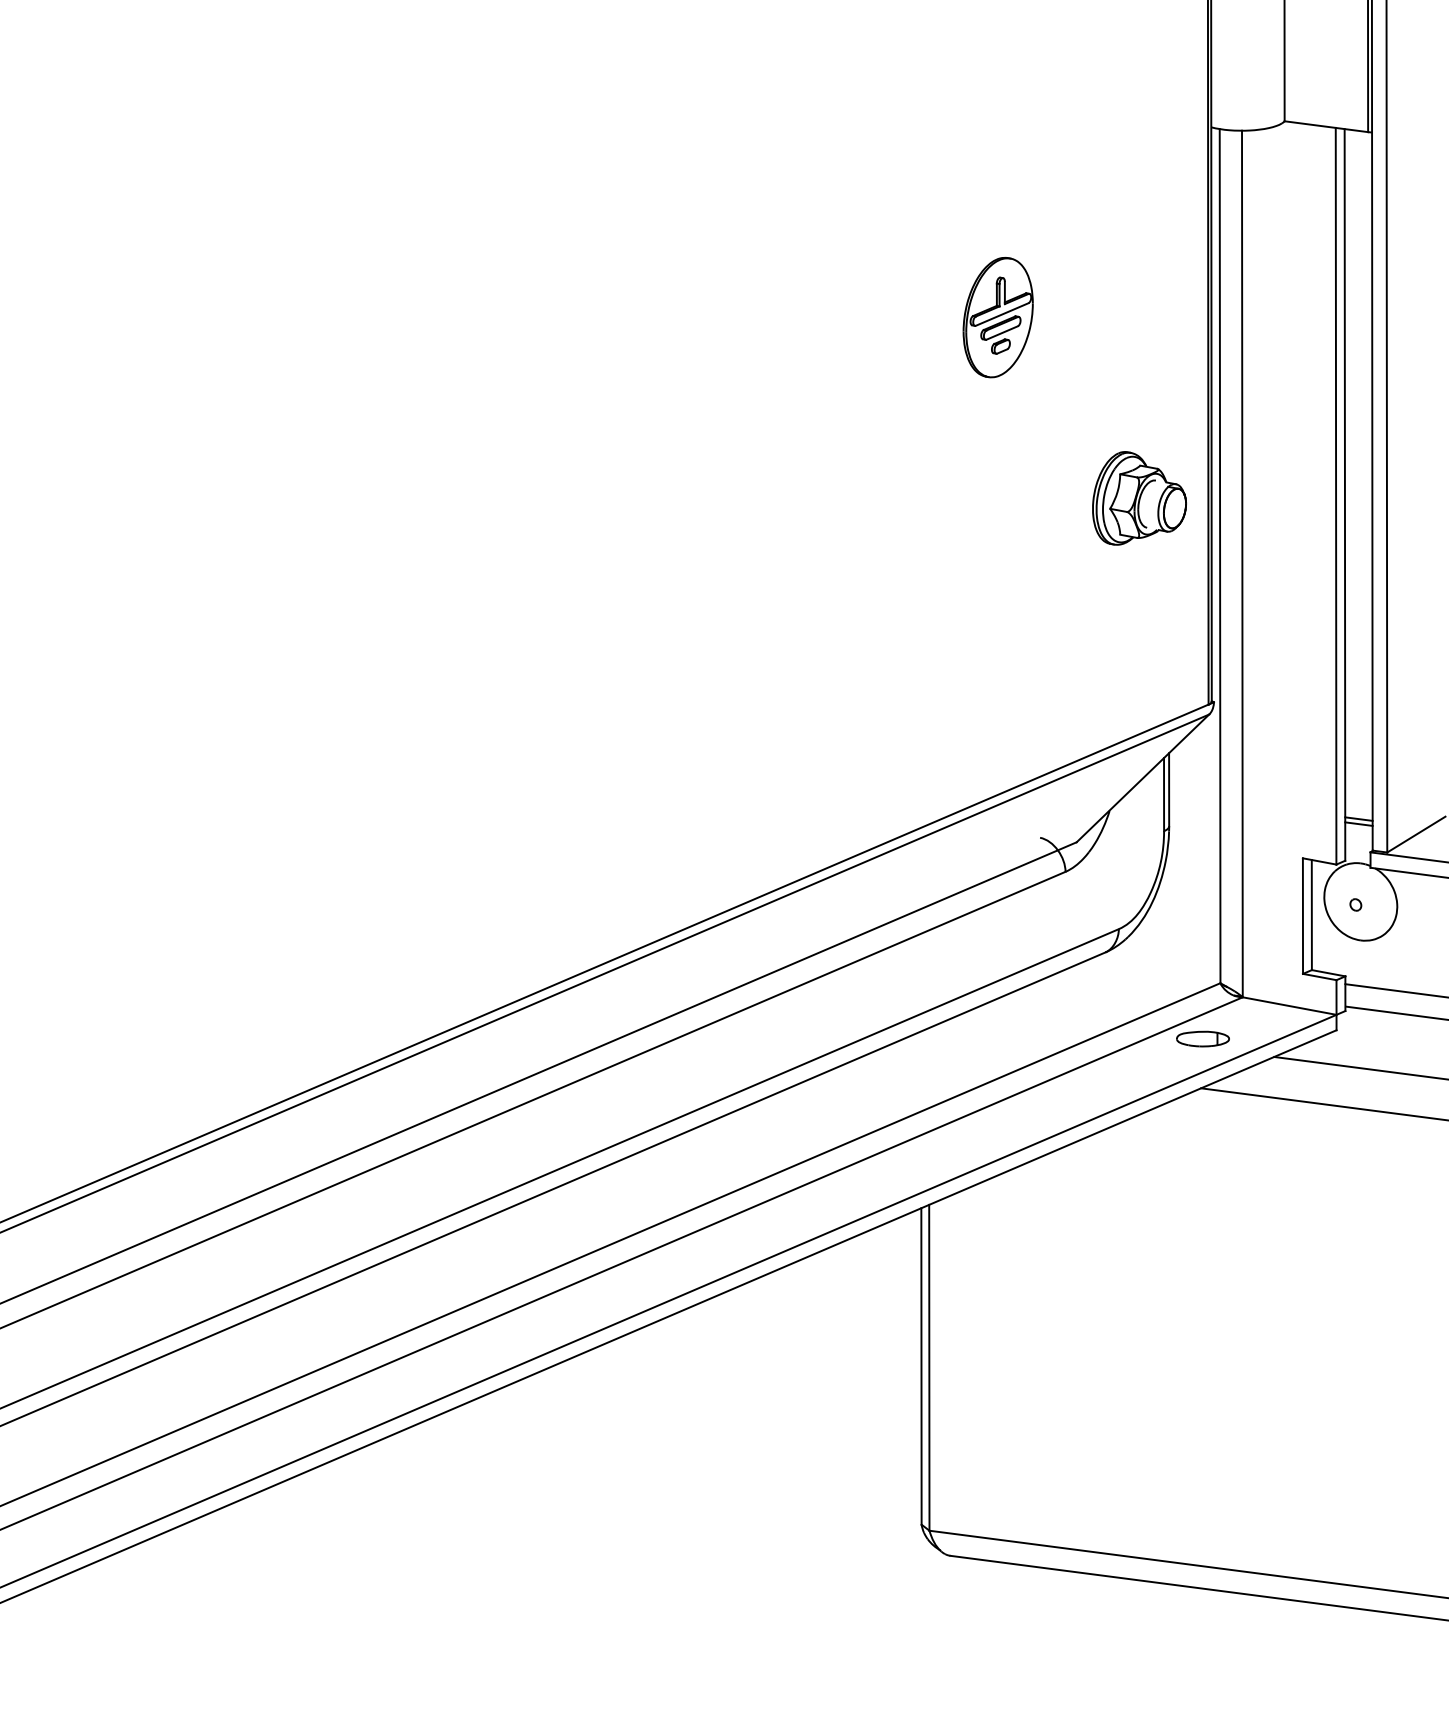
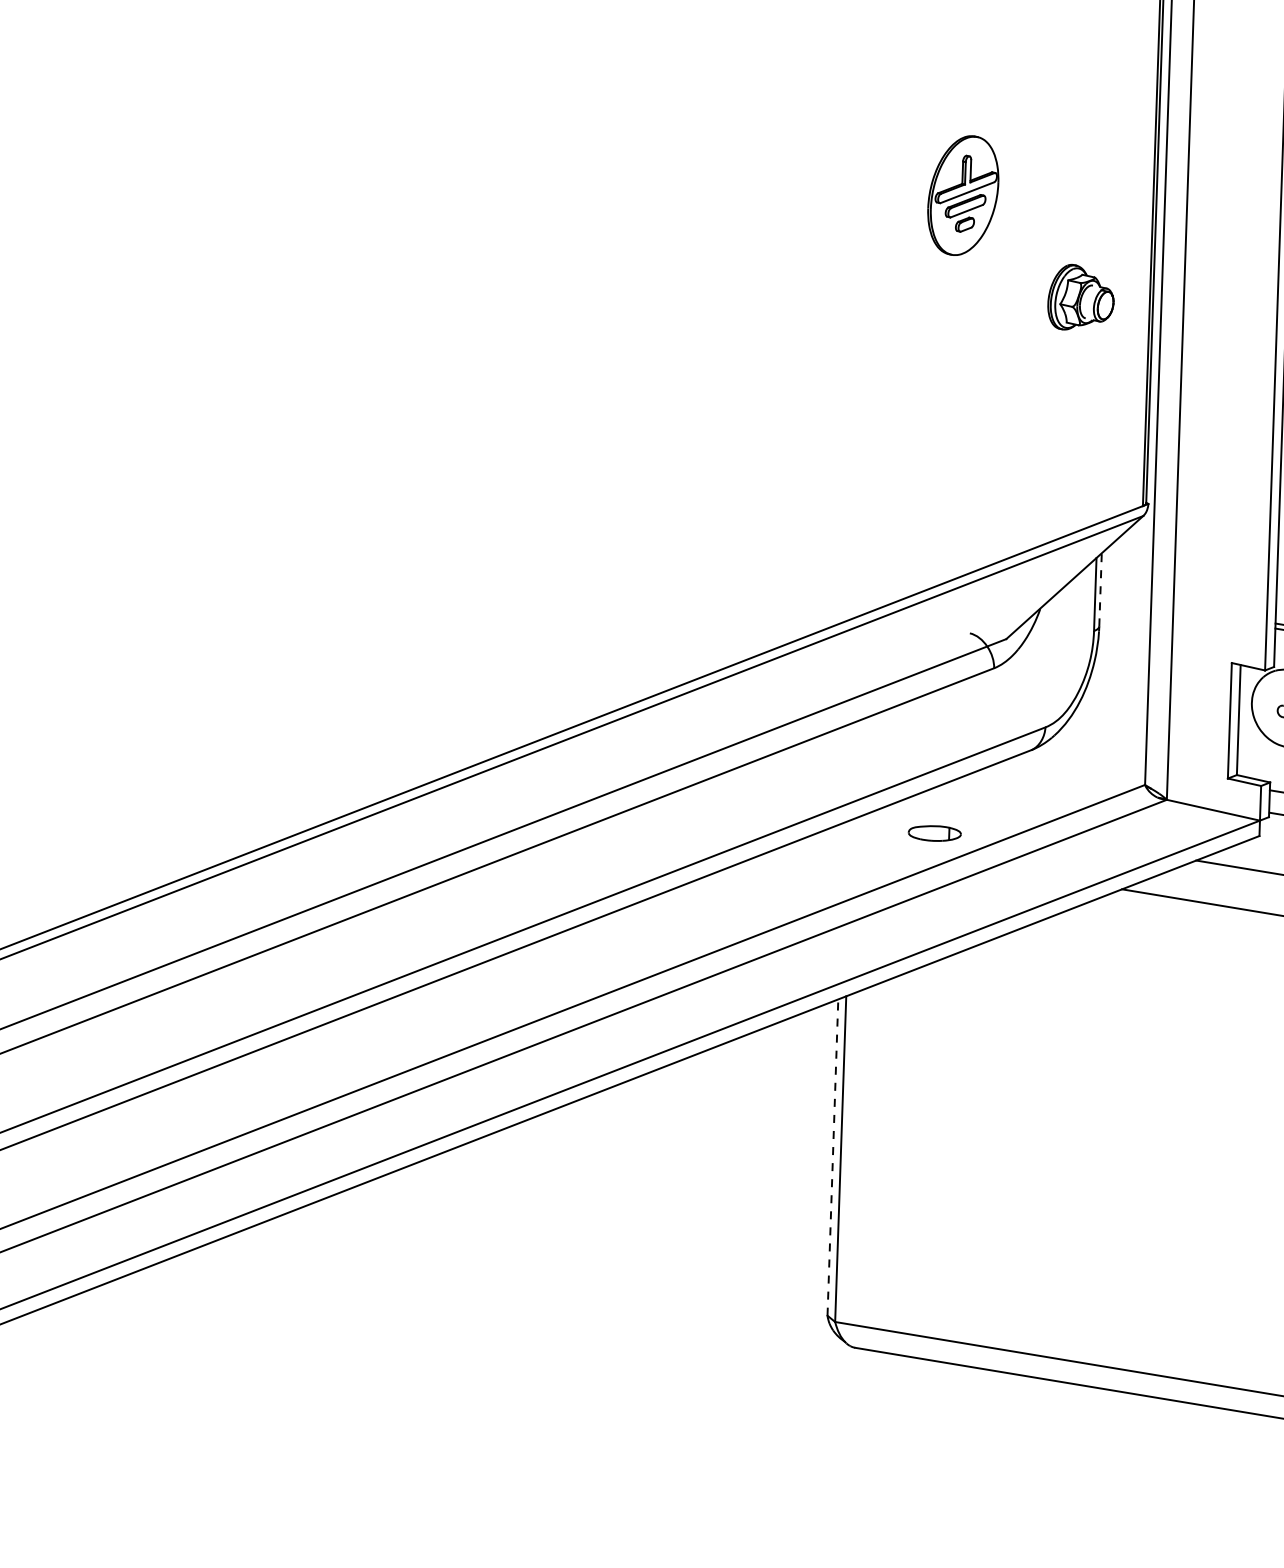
part: (997, 317) -> (962, 195), moved
part: (1139, 498) -> (1081, 297), size x0.7
line: (1169, 789) -> (1100, 589), solid -> dashed
part: (1202, 1038) -> (934, 832), moved
line: (921, 1365) -> (832, 1156), solid -> dashed

